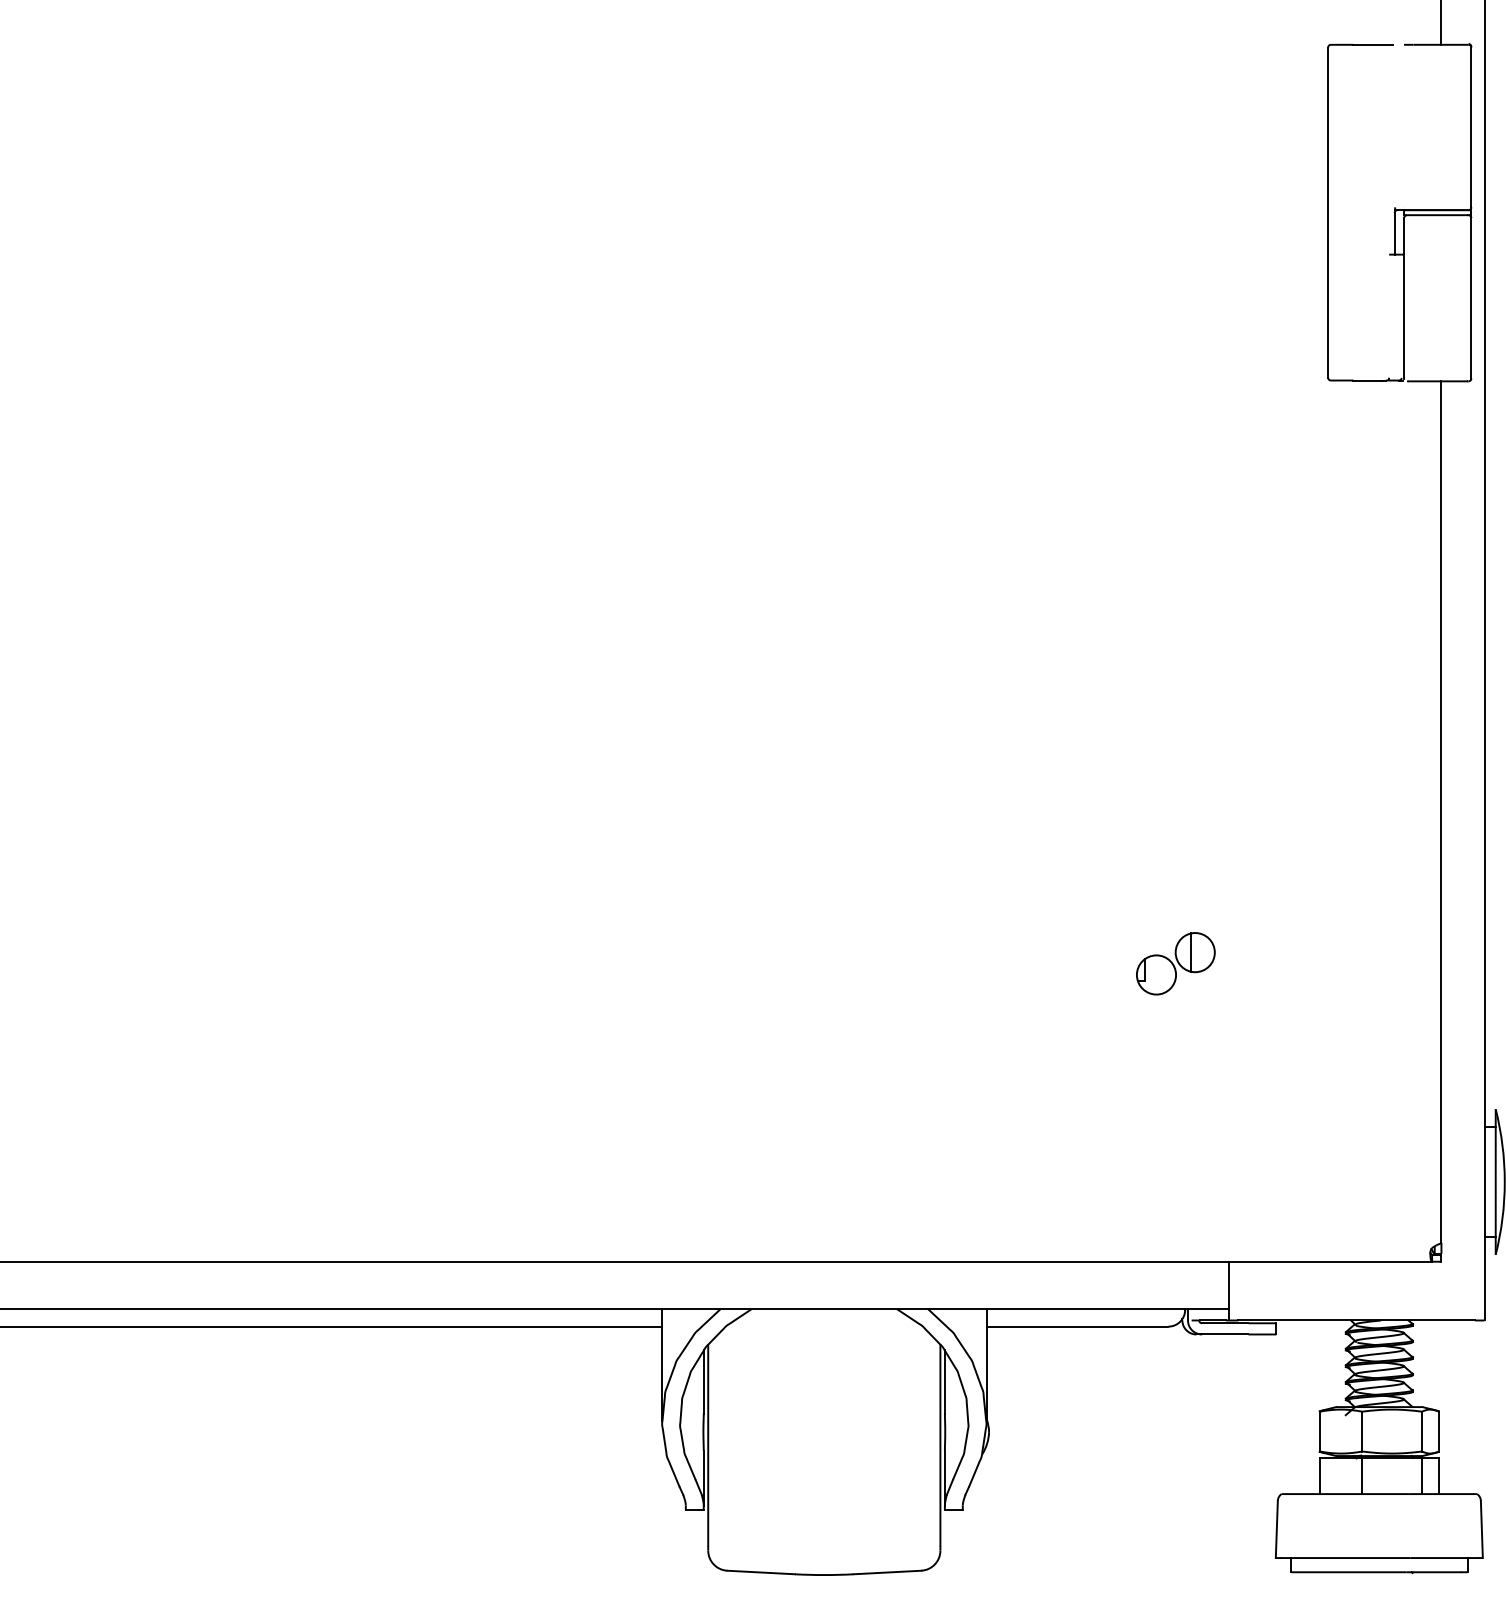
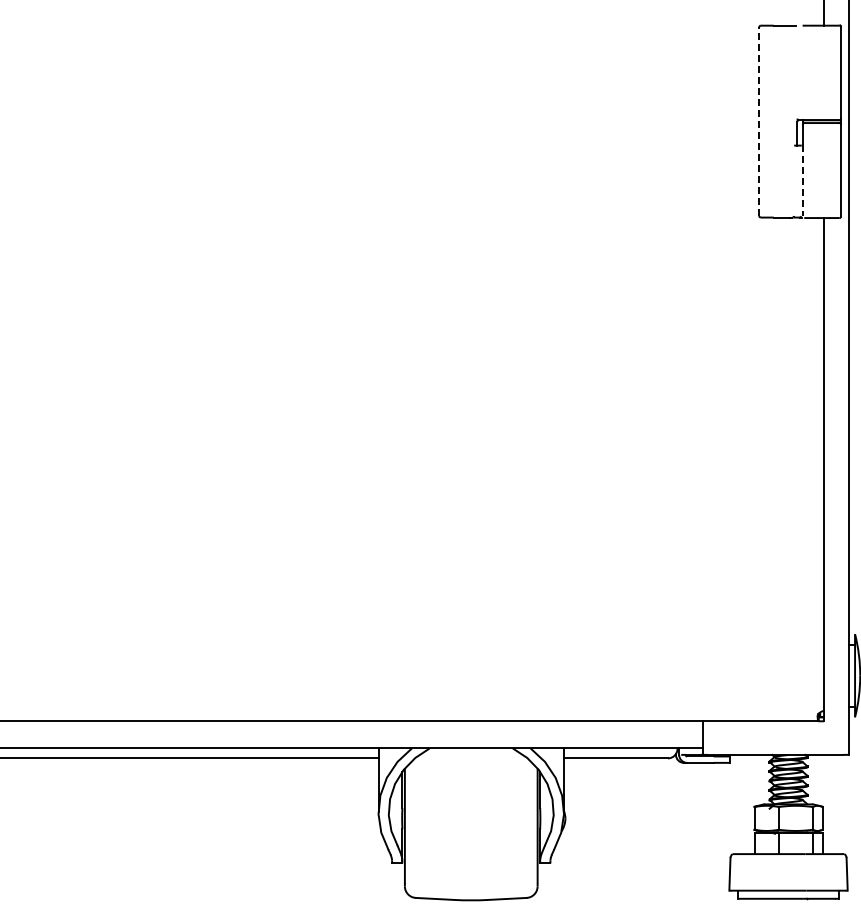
line: (1328, 212) -> (759, 121), solid -> dashed
line: (1403, 315) -> (802, 180), solid -> dashed
part: (1176, 962) -> (672, 550), removed

